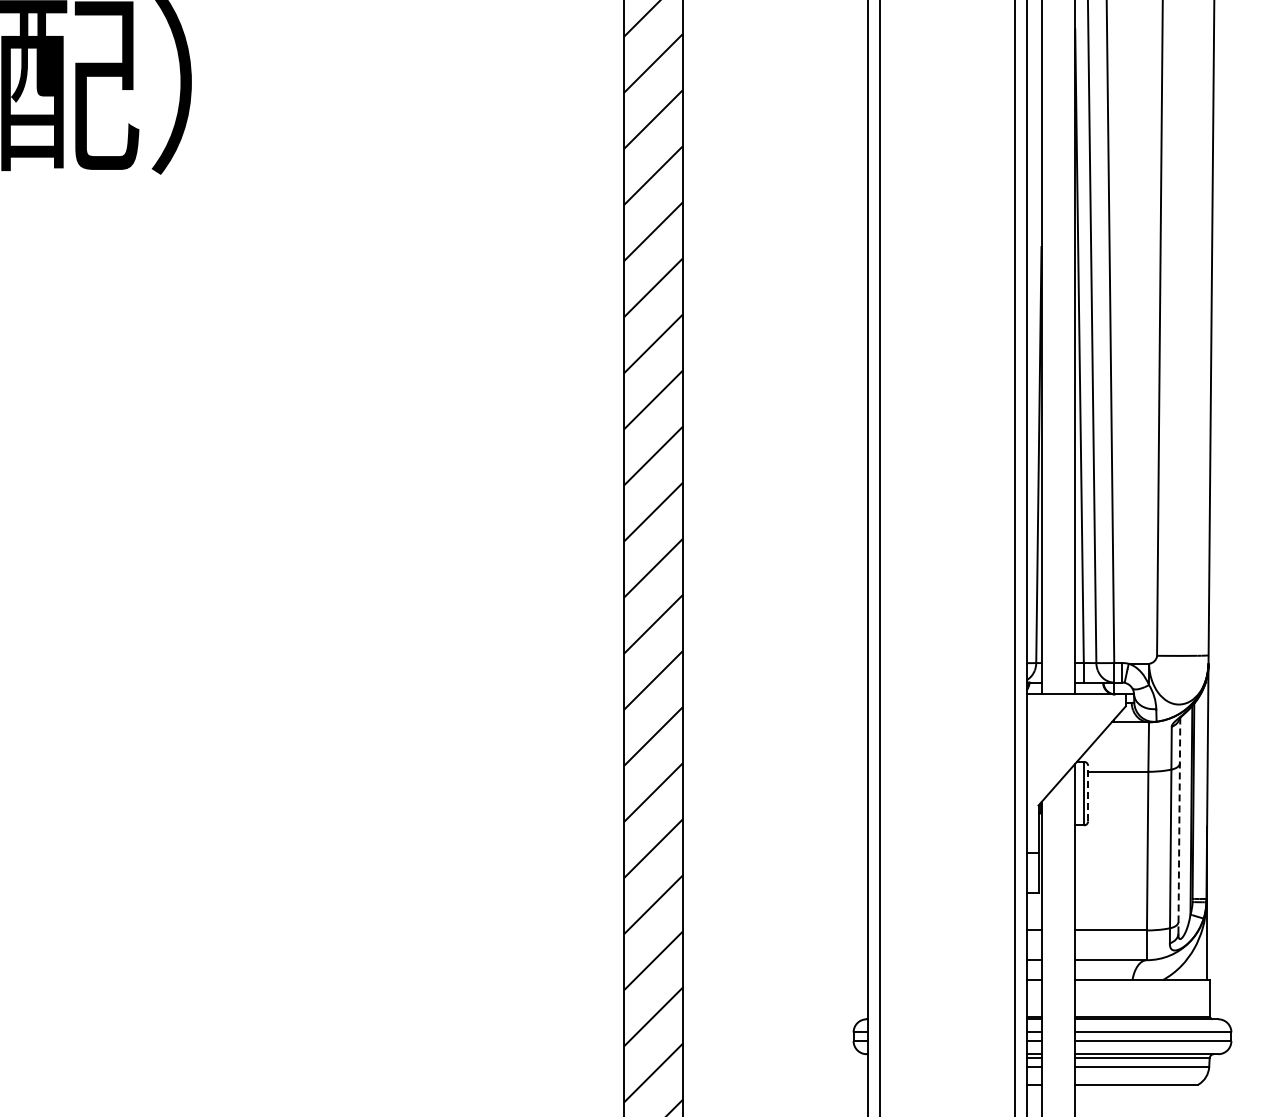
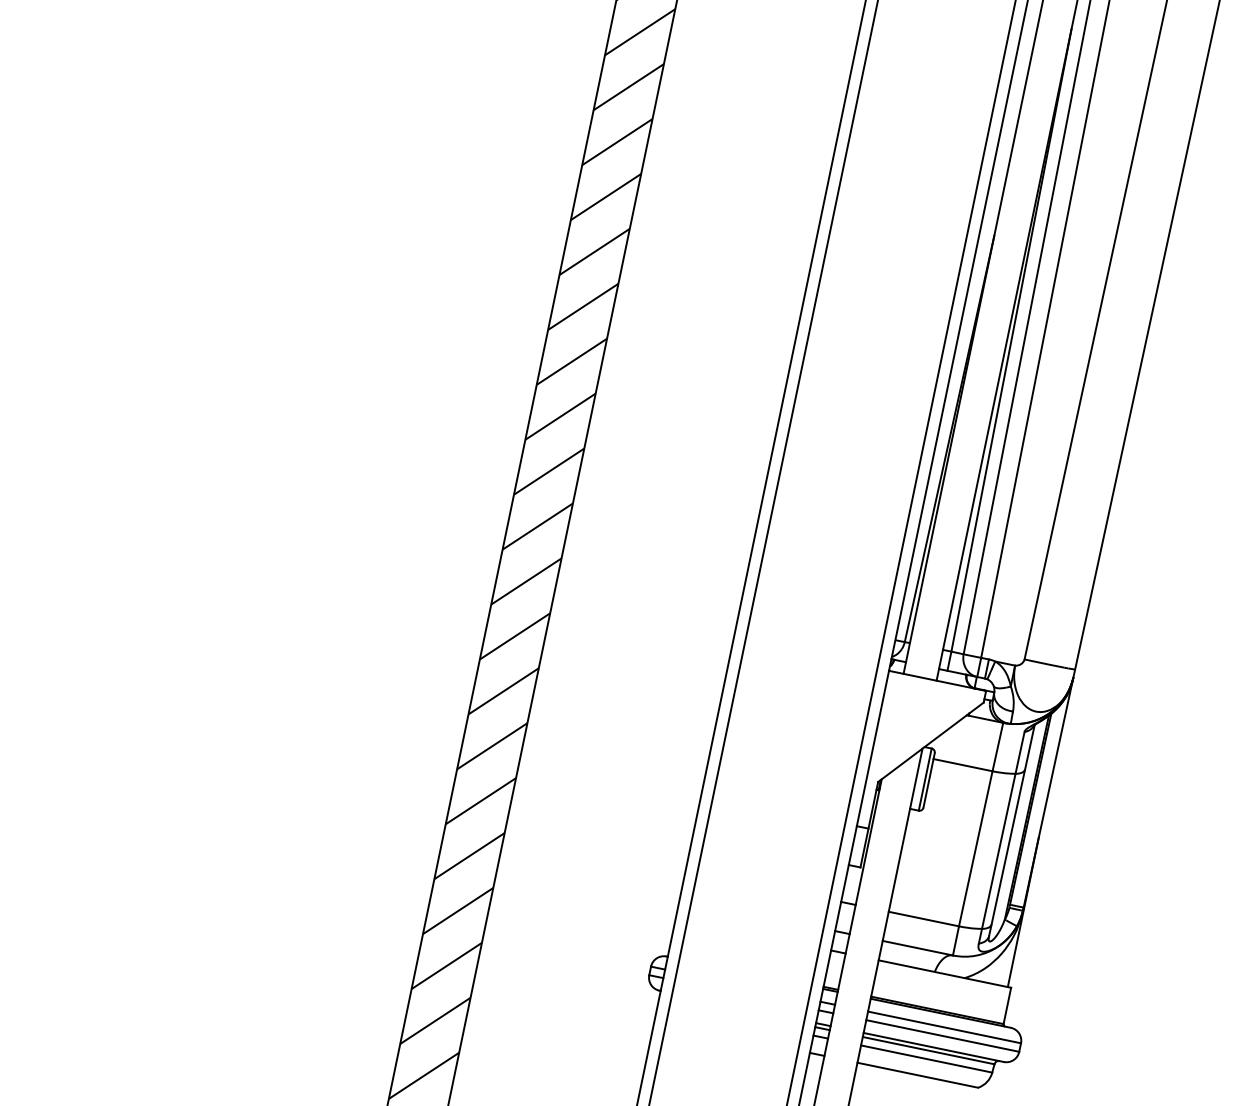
line: (1088, 793) -> (929, 780), dashed -> solid
line: (1179, 825) -> (1012, 830), dashed -> solid

